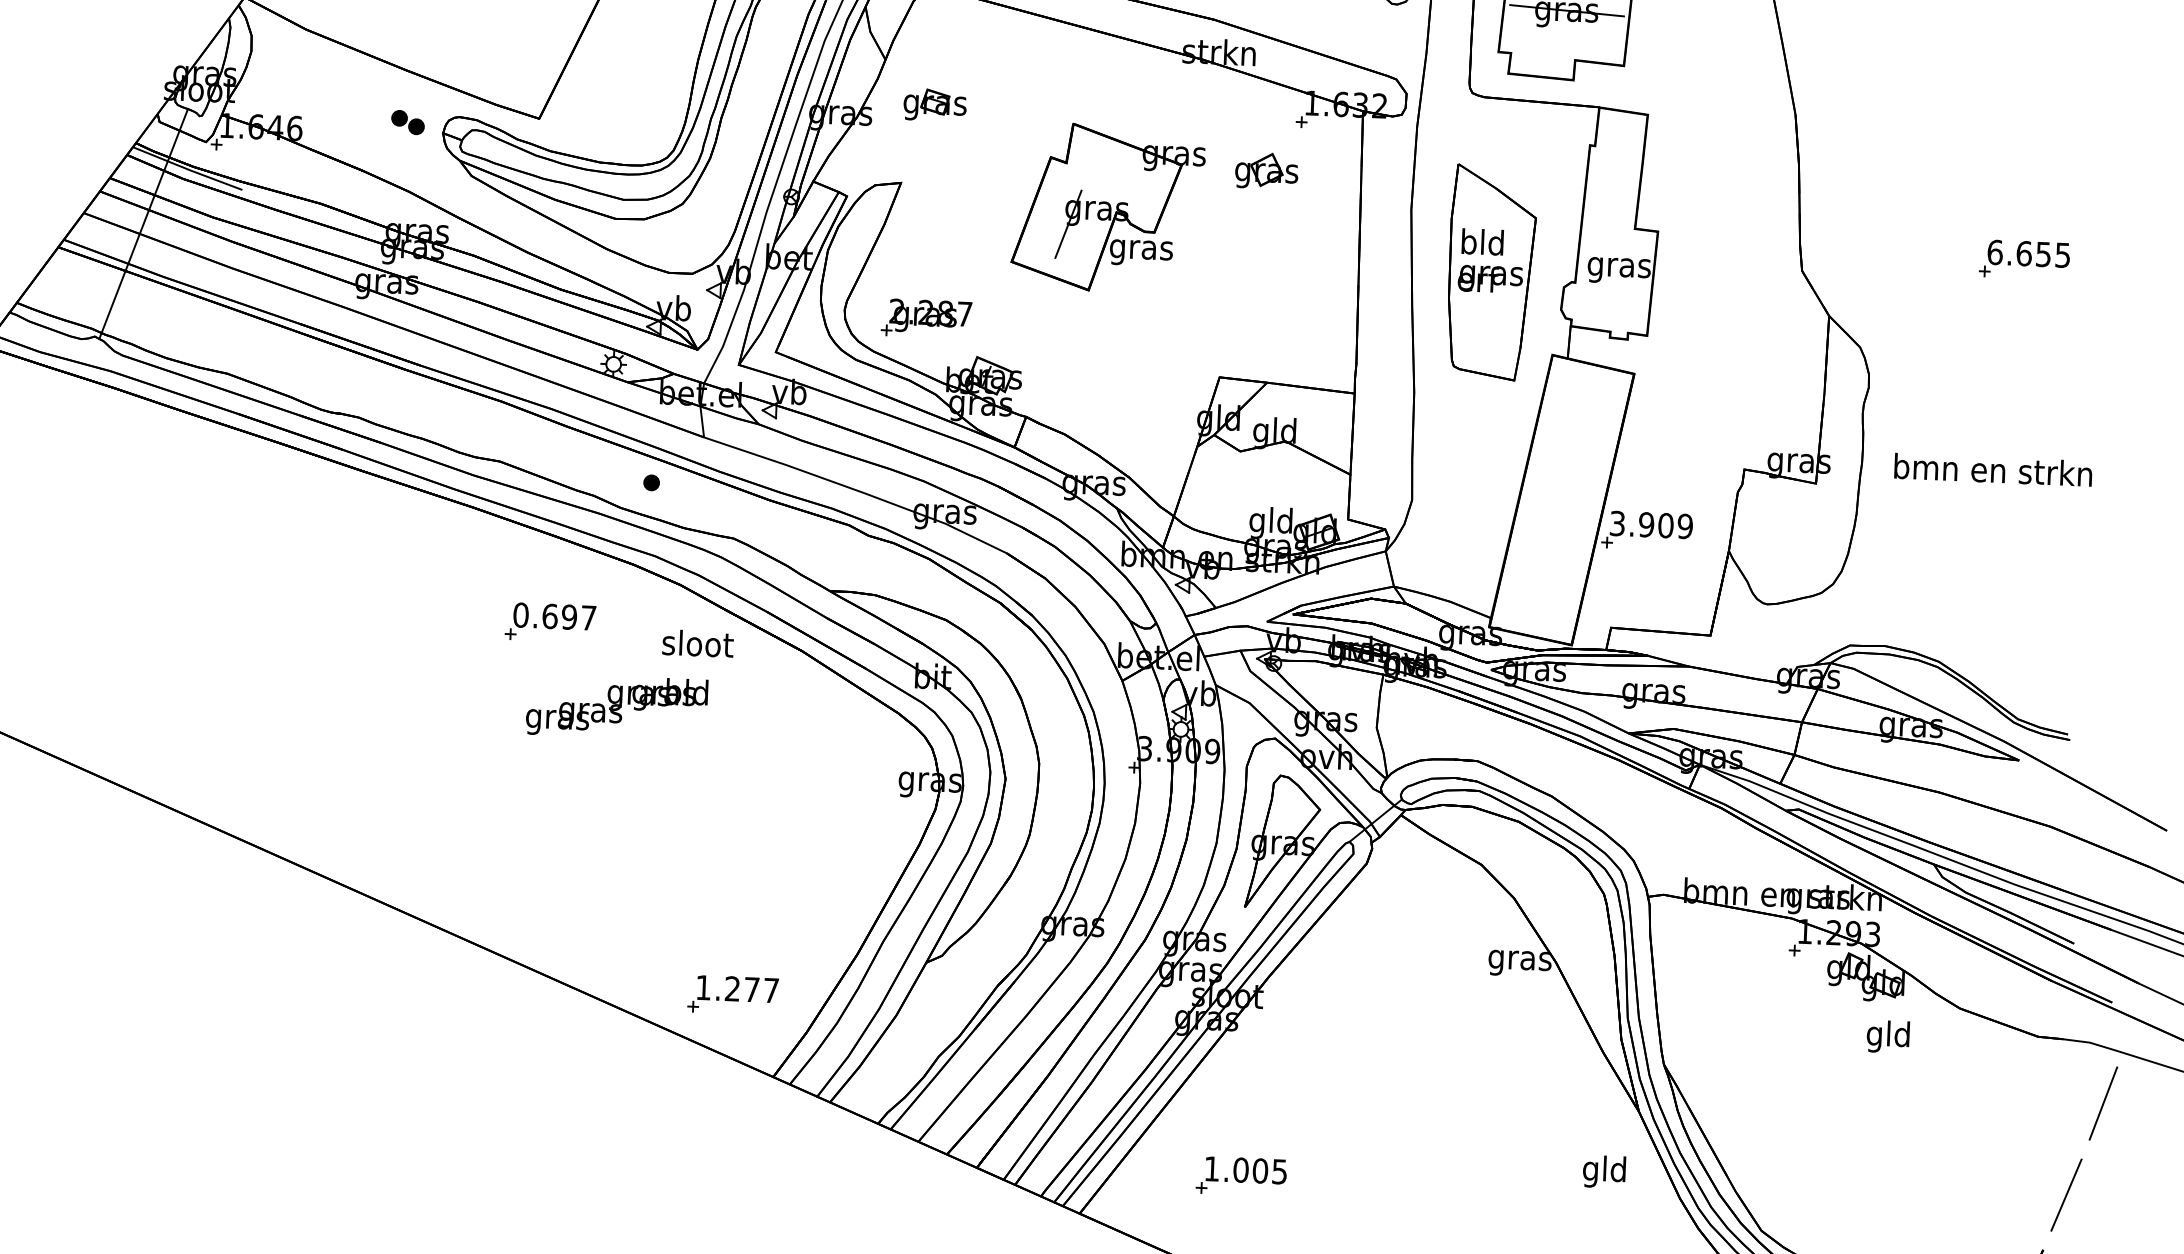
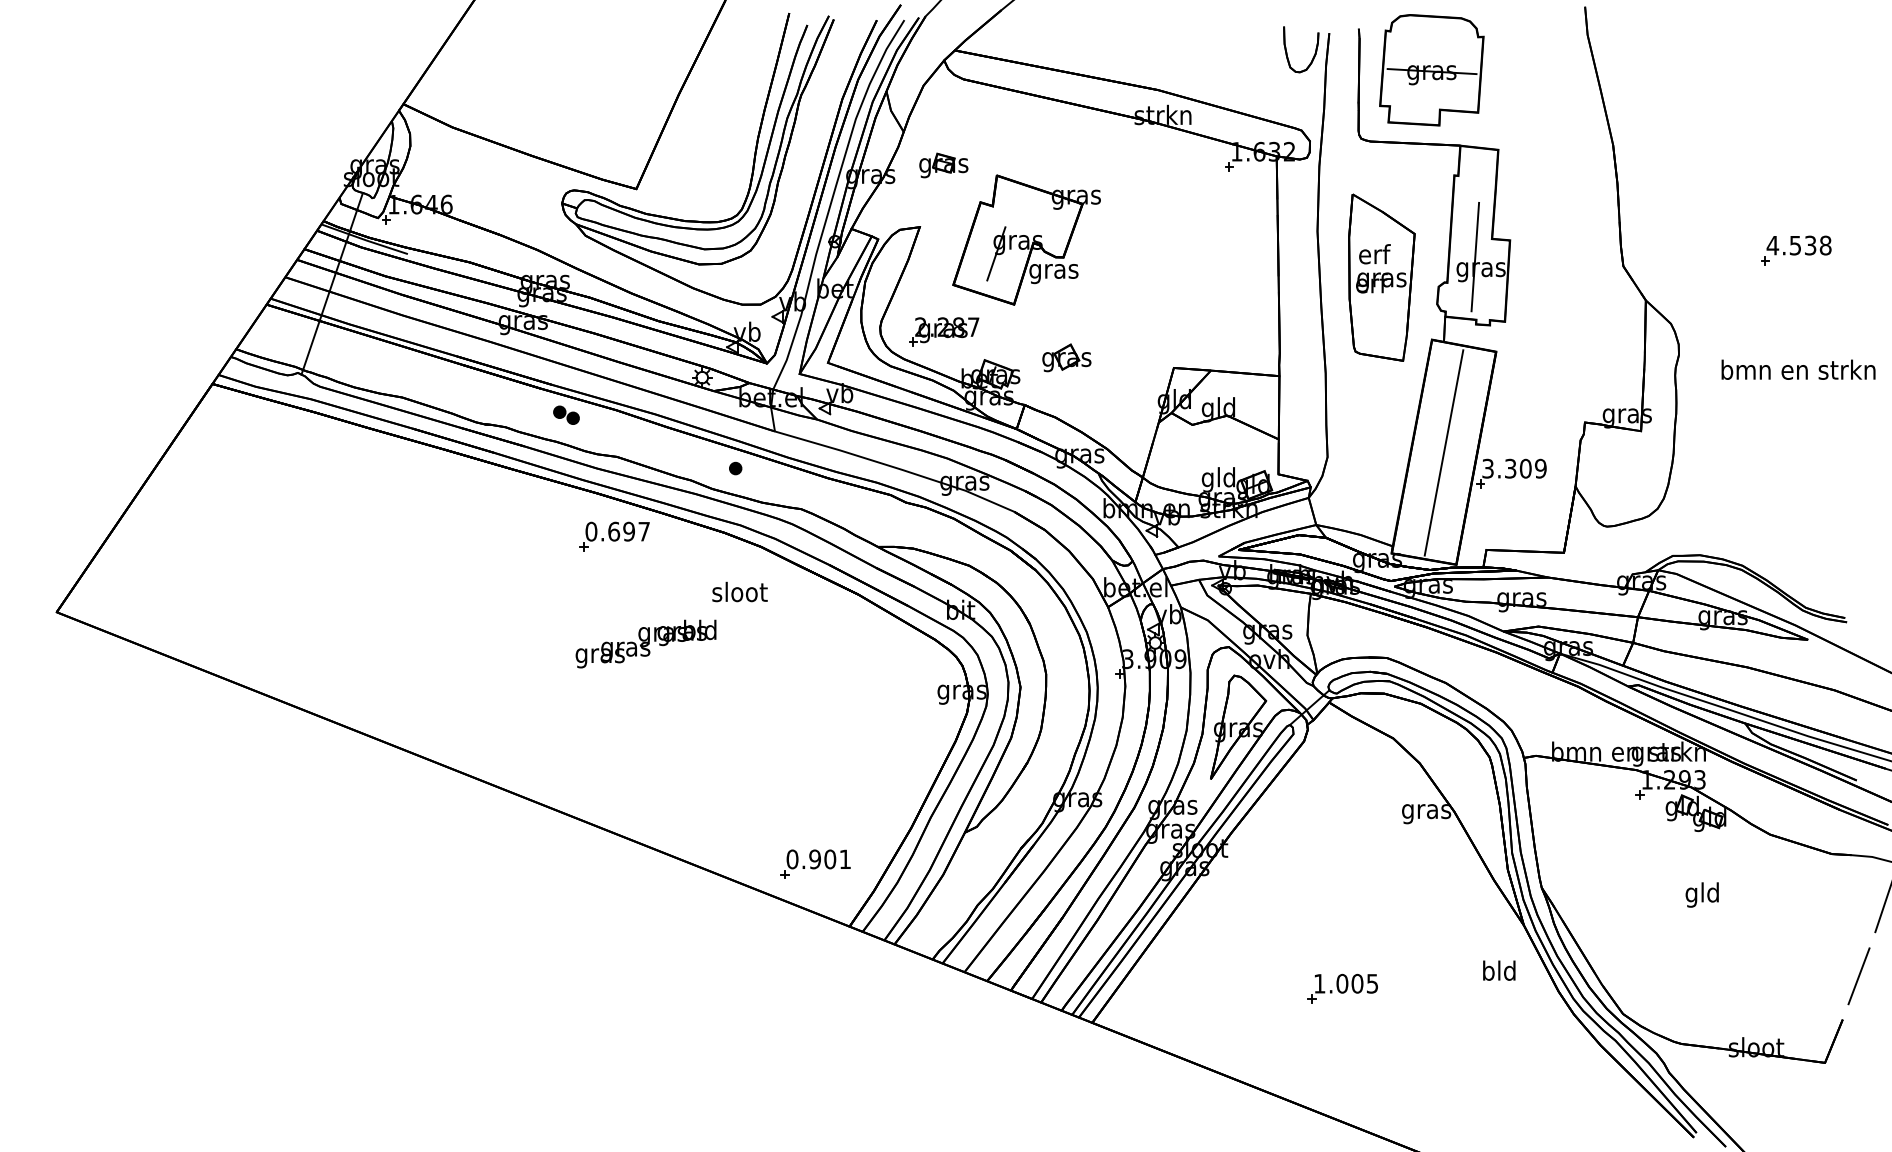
part: (408, 121) -> (566, 414), moved
part: (1266, 170) -> (1066, 357), moved
part: (1107, 207) -> (1026, 239), moved
text: (1481, 242) -> (1373, 254), bld -> erf
line: (1612, 250) -> (1475, 256), added
text: (2028, 253) -> (1798, 245), 6.655 -> 4.538
text: (1993, 469) -> (1798, 369), moved
line: (1561, 500) -> (1443, 452), added
text: (1646, 524) -> (1510, 468), 3.909 -> 3.309
part: (550, 622) -> (614, 536), moved
text: (697, 642) -> (739, 591), moved
text: (616, 706) -> (645, 643), moved
text: (736, 989) -> (818, 859), 1.277 -> 0.901
text: (1887, 1036) -> (1701, 894), moved
text: (1590, 1170) -> (1488, 972), gld -> bld
part: (1240, 1176) -> (1342, 988), moved

